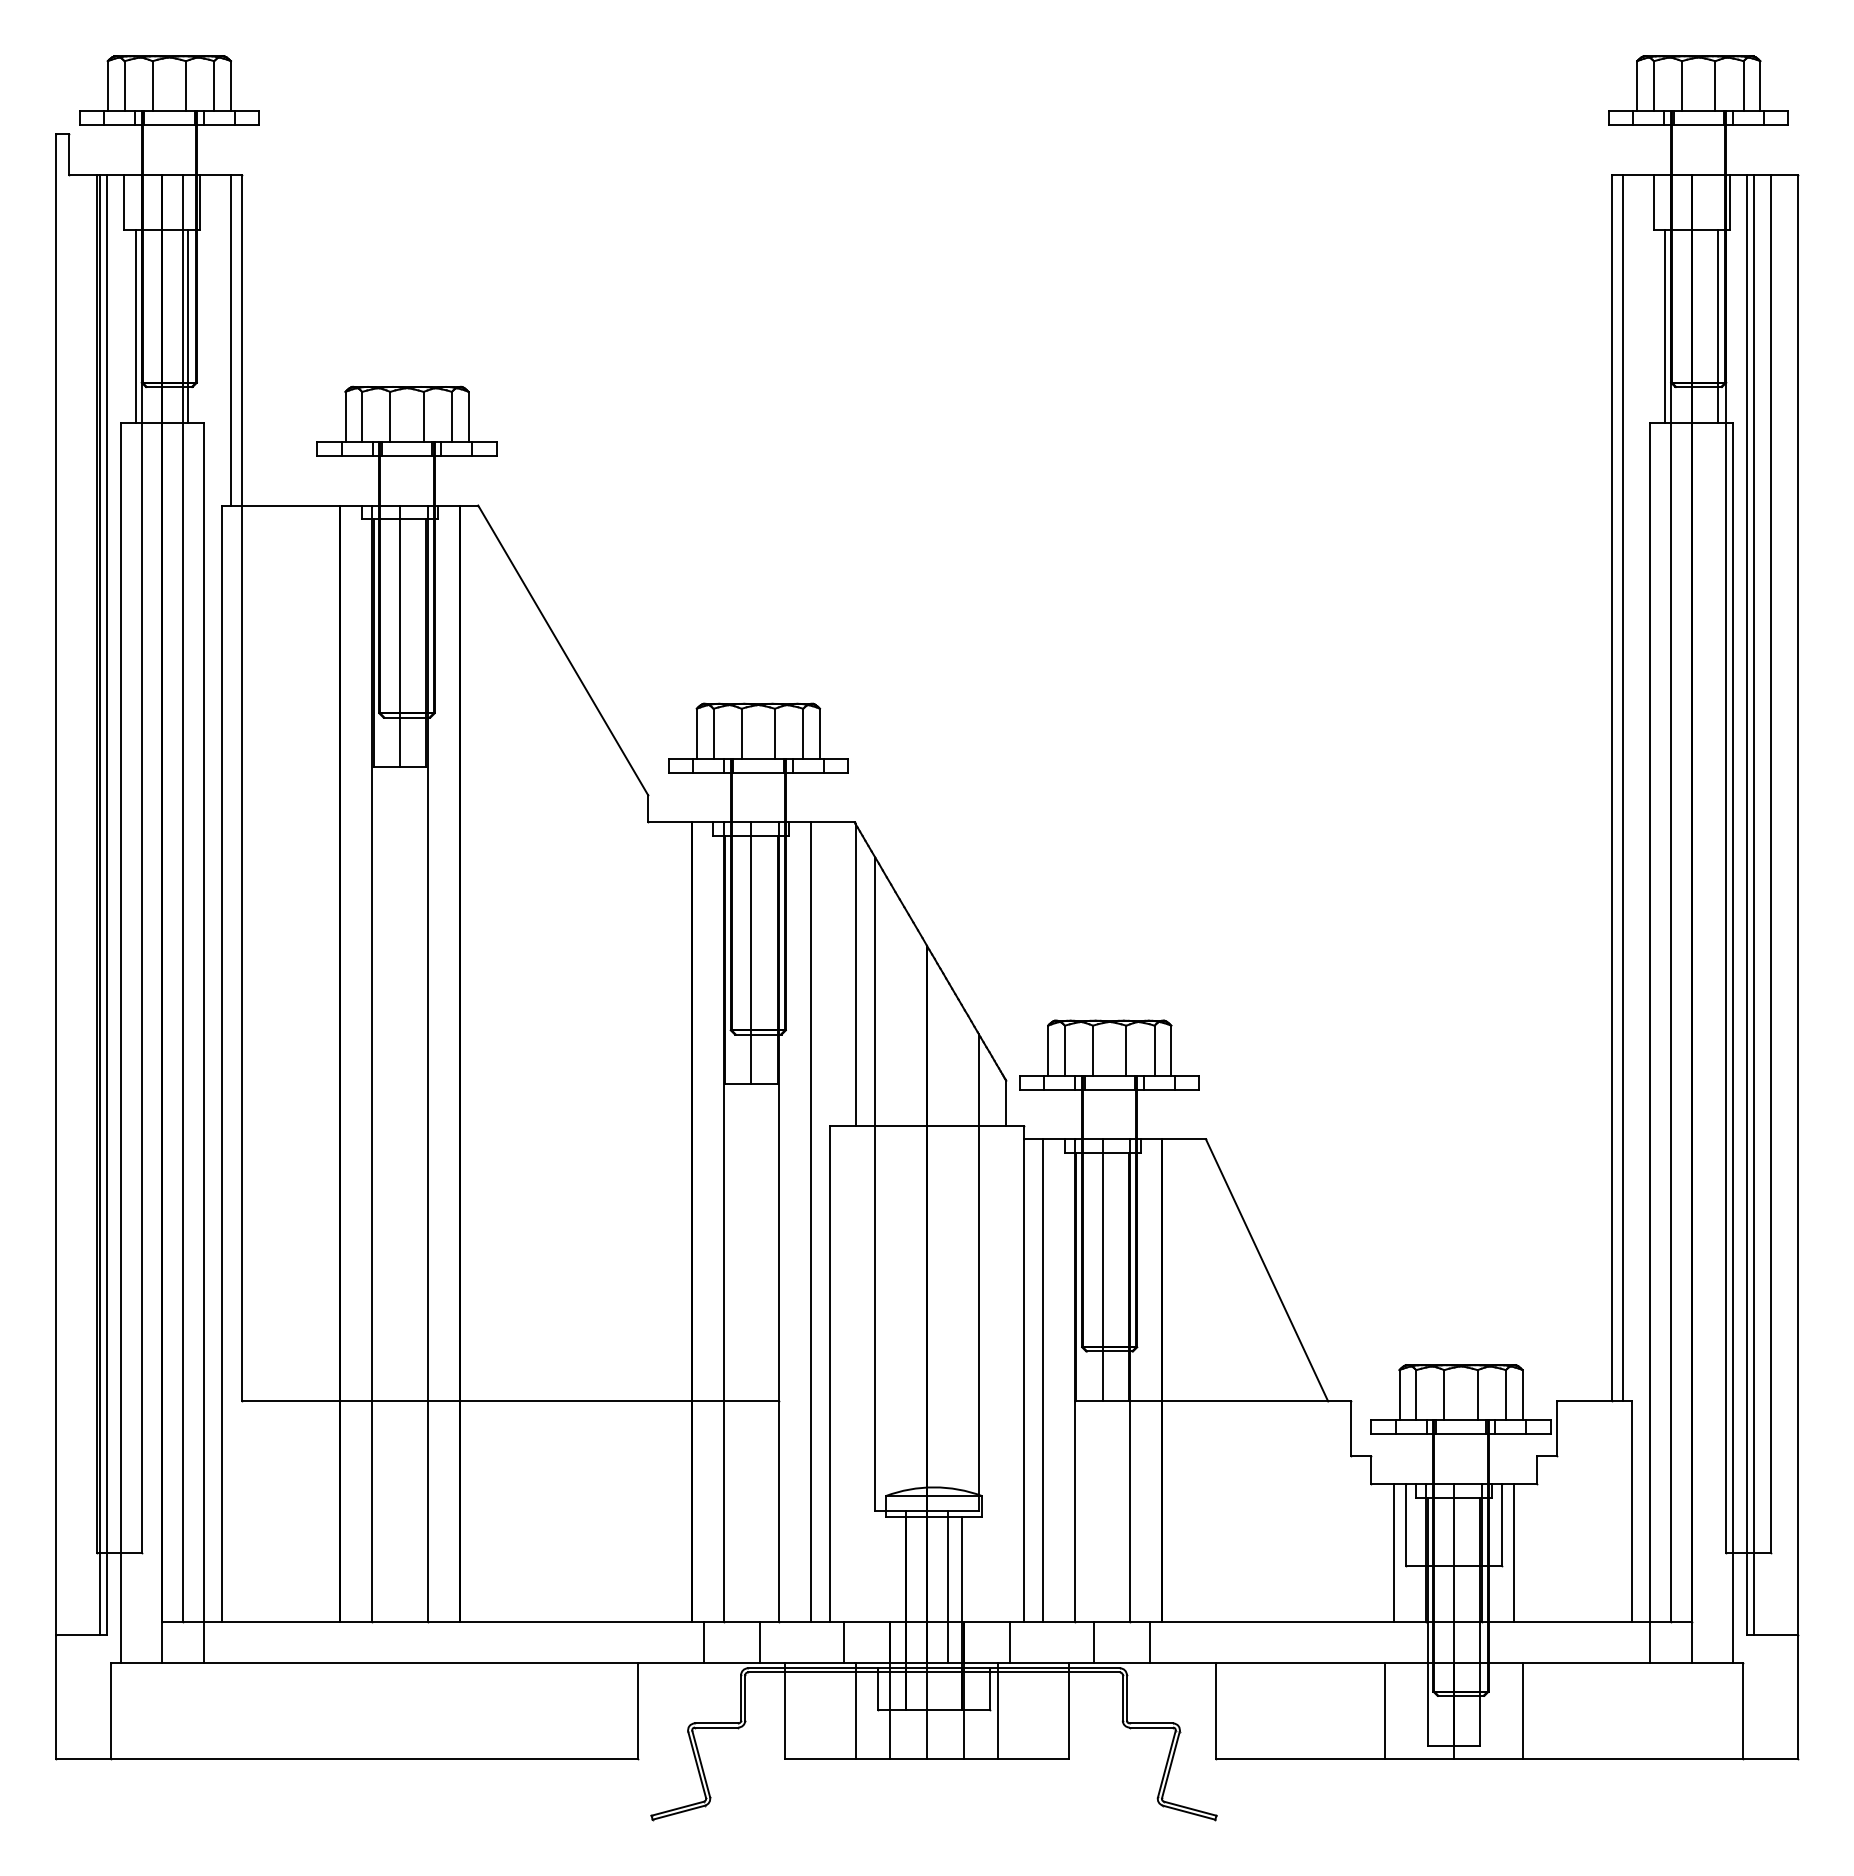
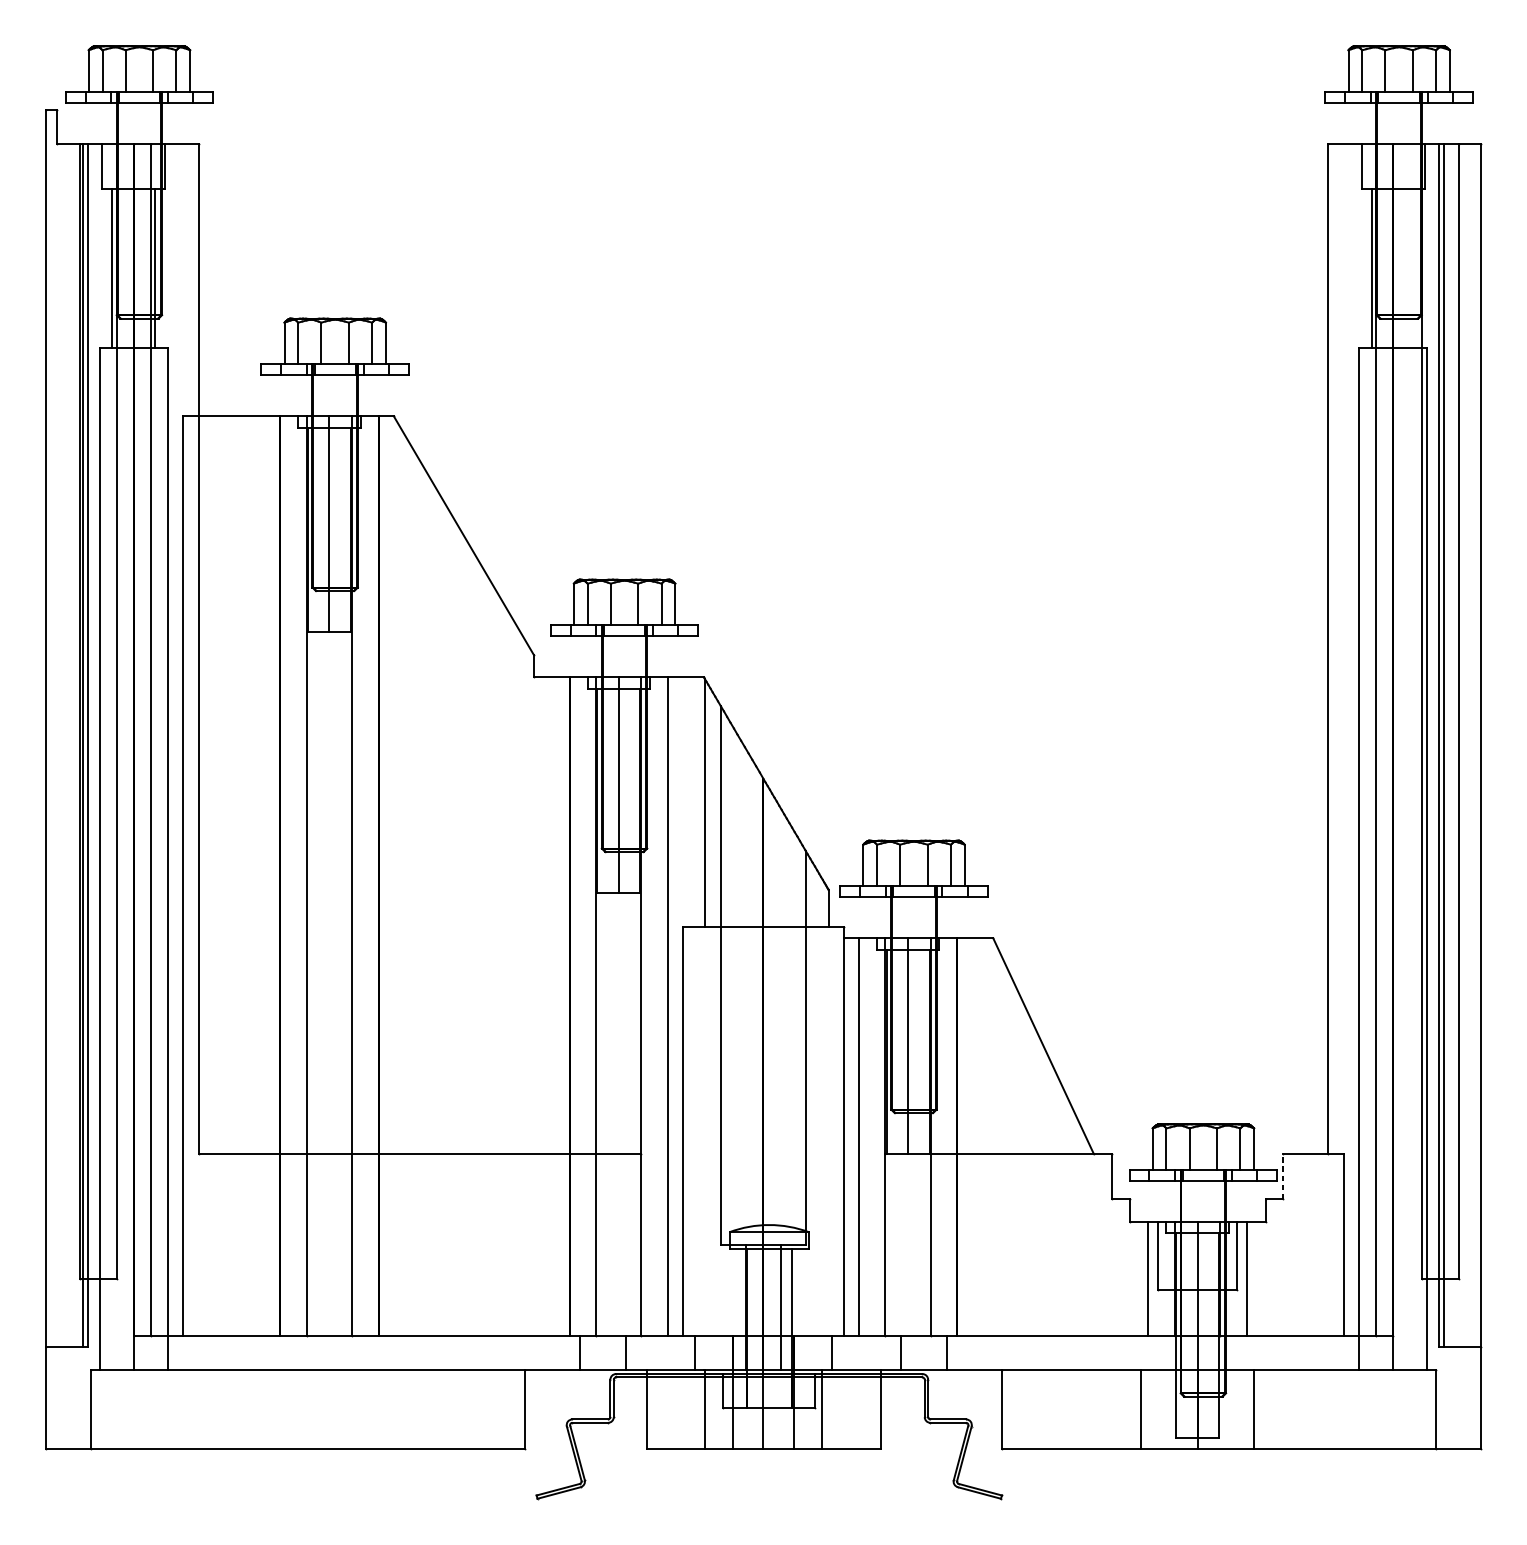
line: (1717, 326) -> (1414, 268), removed
line: (231, 339) -> (190, 279), removed
line: (1622, 787) -> (1336, 648), removed
line: (1557, 1428) -> (1282, 1176), solid -> dashed

